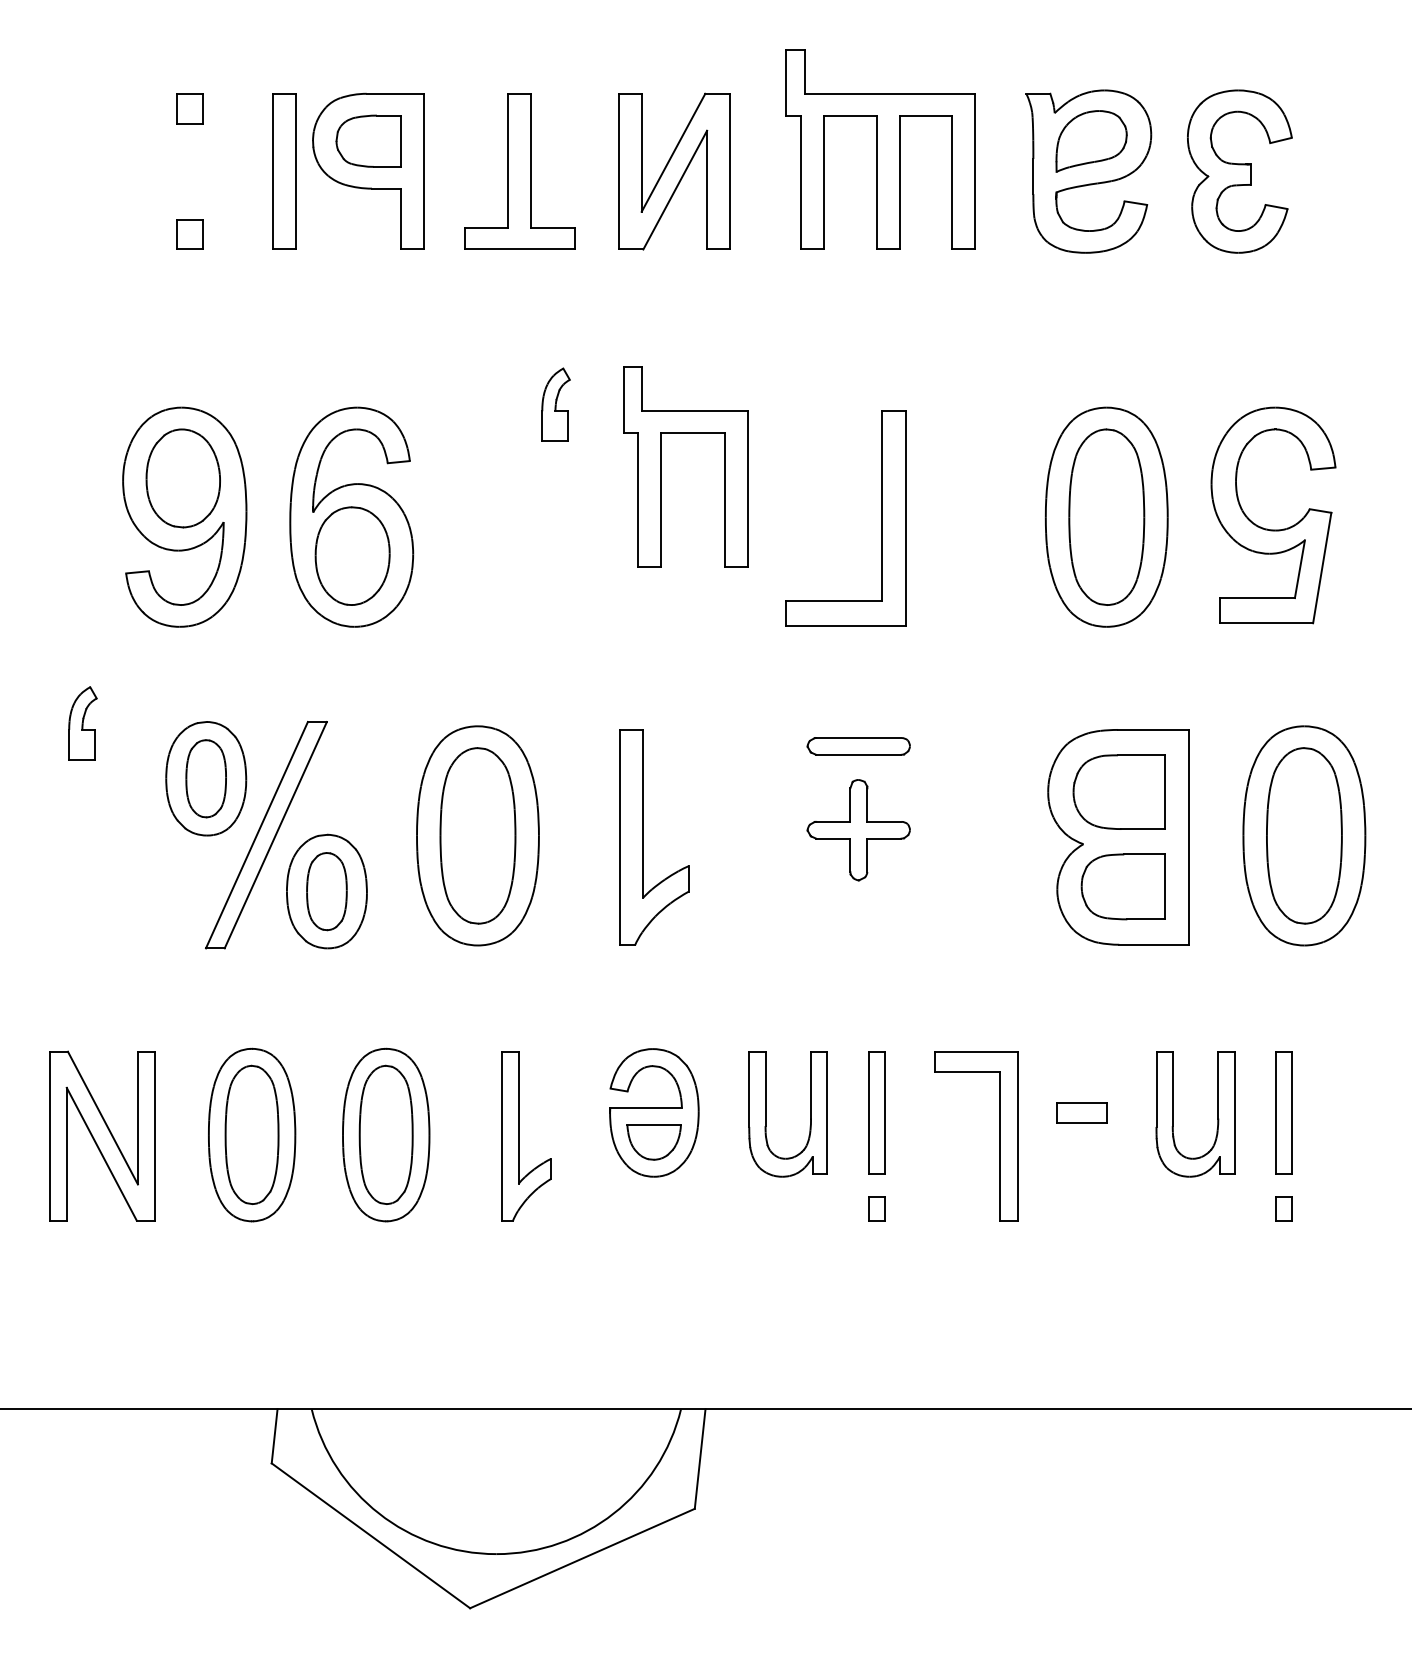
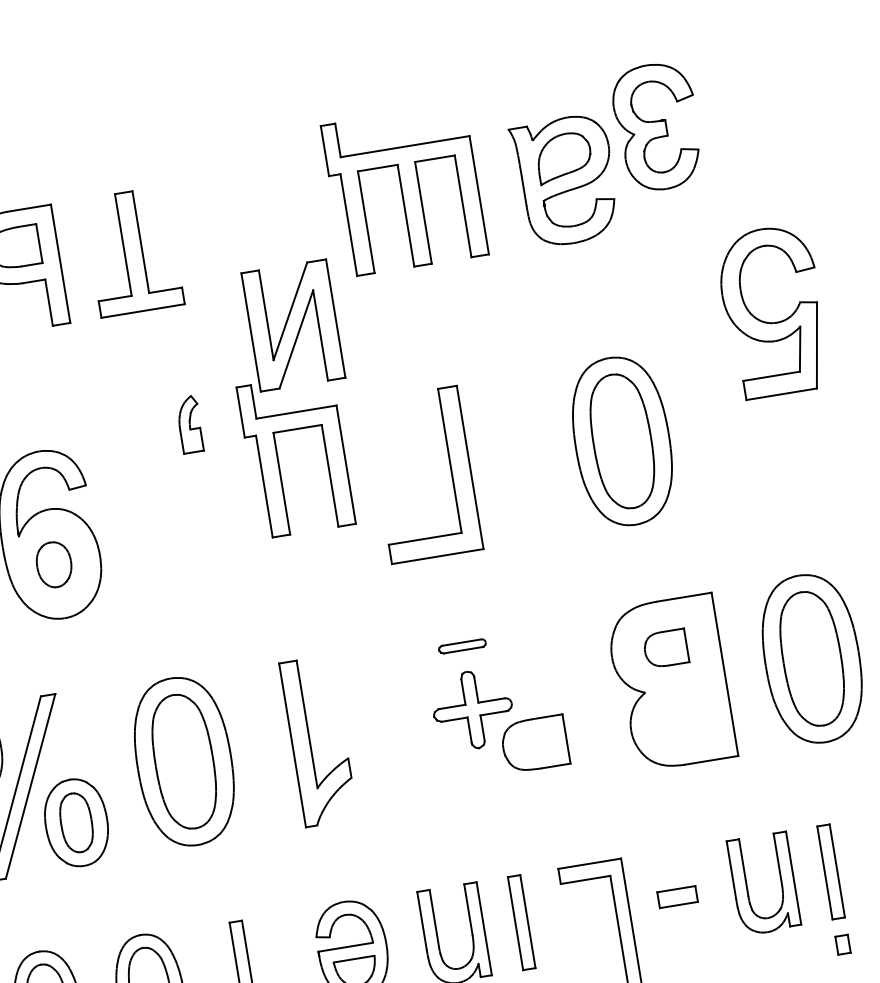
part: (674, 171) -> (293, 325), moved
part: (1239, 171) -> (657, 126), moved
part: (1273, 529) -> (775, 322), moved
part: (352, 555) -> (54, 564), size x0.6
part: (858, 746) -> (462, 646), size x0.6
part: (1118, 791) -> (665, 648), size x0.6
part: (1122, 886) -> (534, 743), moved

